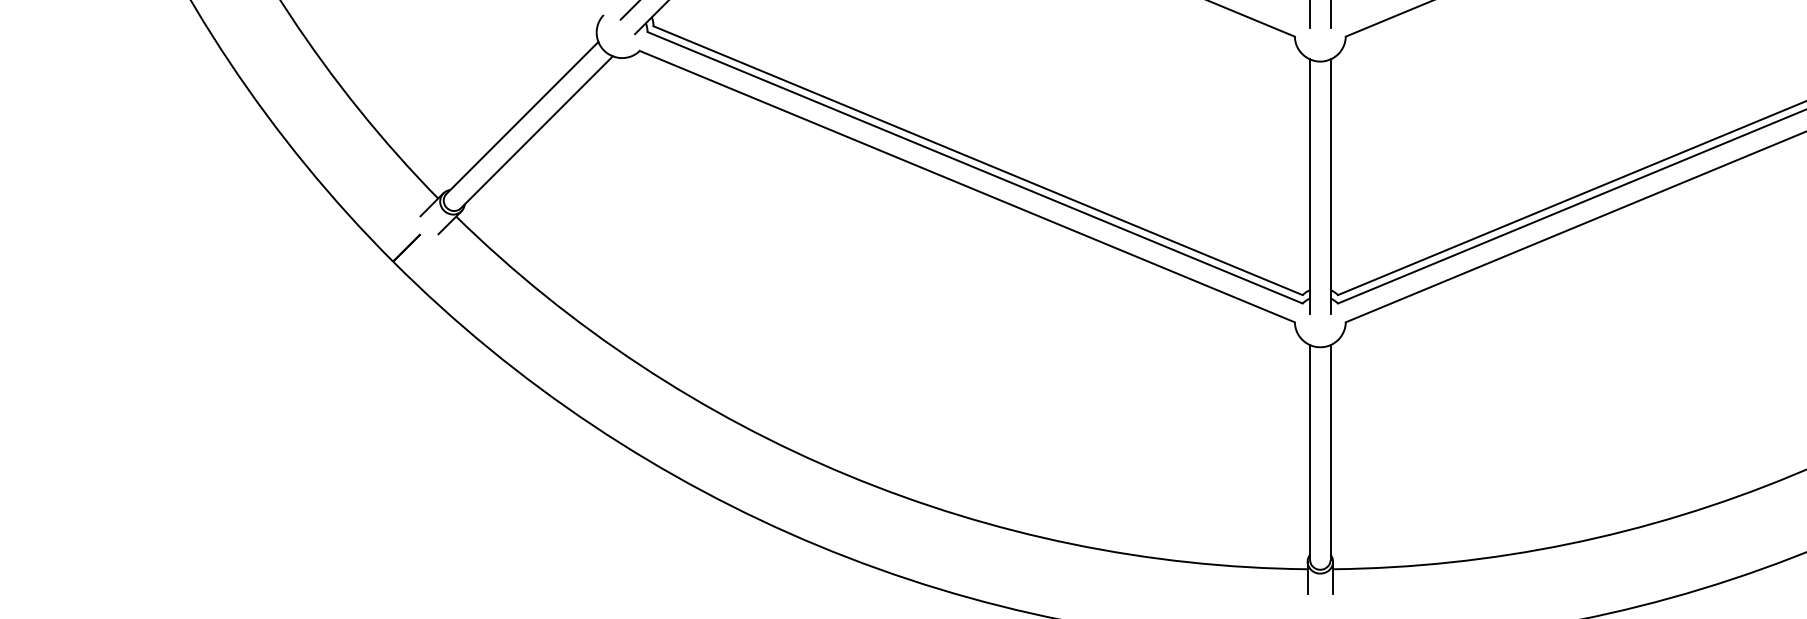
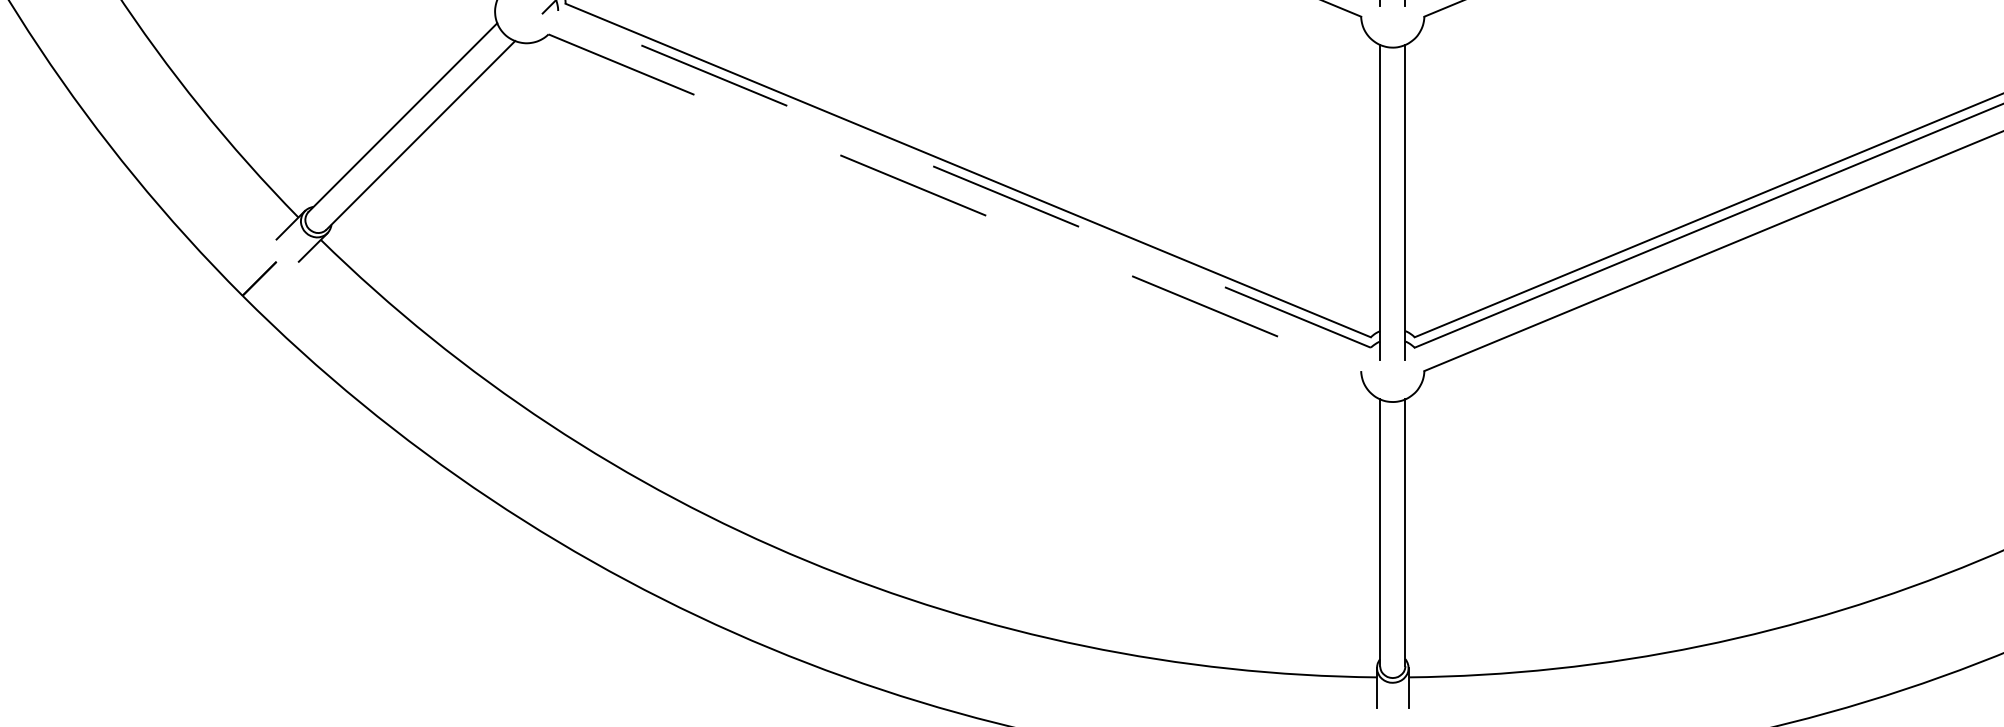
line: (974, 167) -> (963, 179), solid -> dashed
line: (967, 186) -> (955, 202), solid -> dashed

